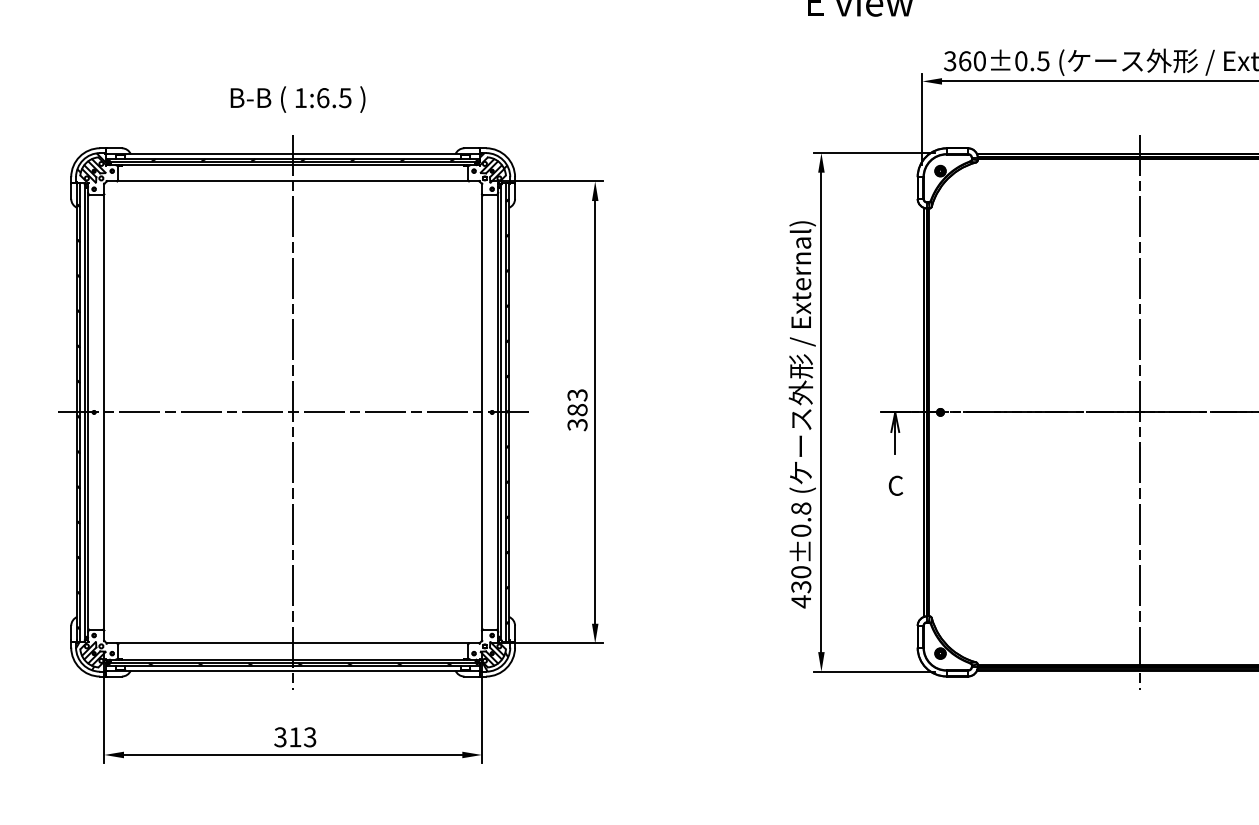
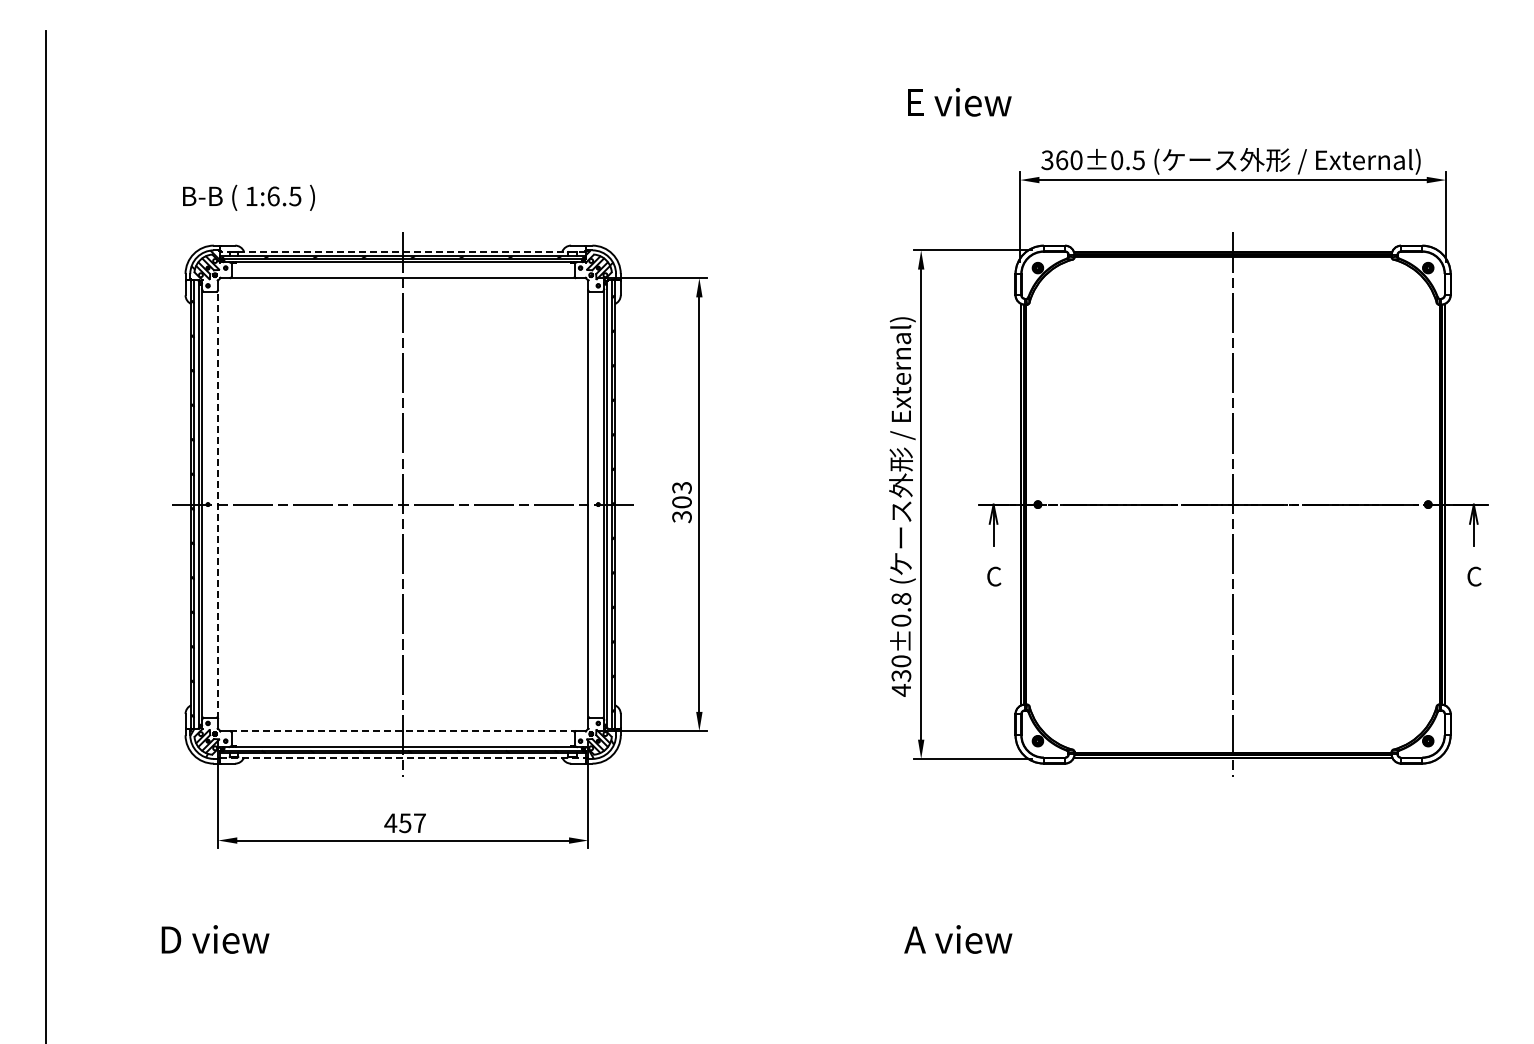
text: (297, 99) -> (248, 197), moved
line: (292, 154) -> (402, 251), solid -> dashed
text: (577, 410) -> (681, 502), 383 -> 303
line: (104, 412) -> (218, 504), solid -> dashed
line: (293, 643) -> (403, 731), solid -> dashed
line: (293, 670) -> (403, 757), solid -> dashed
text: (294, 737) -> (404, 823), 313 -> 457

